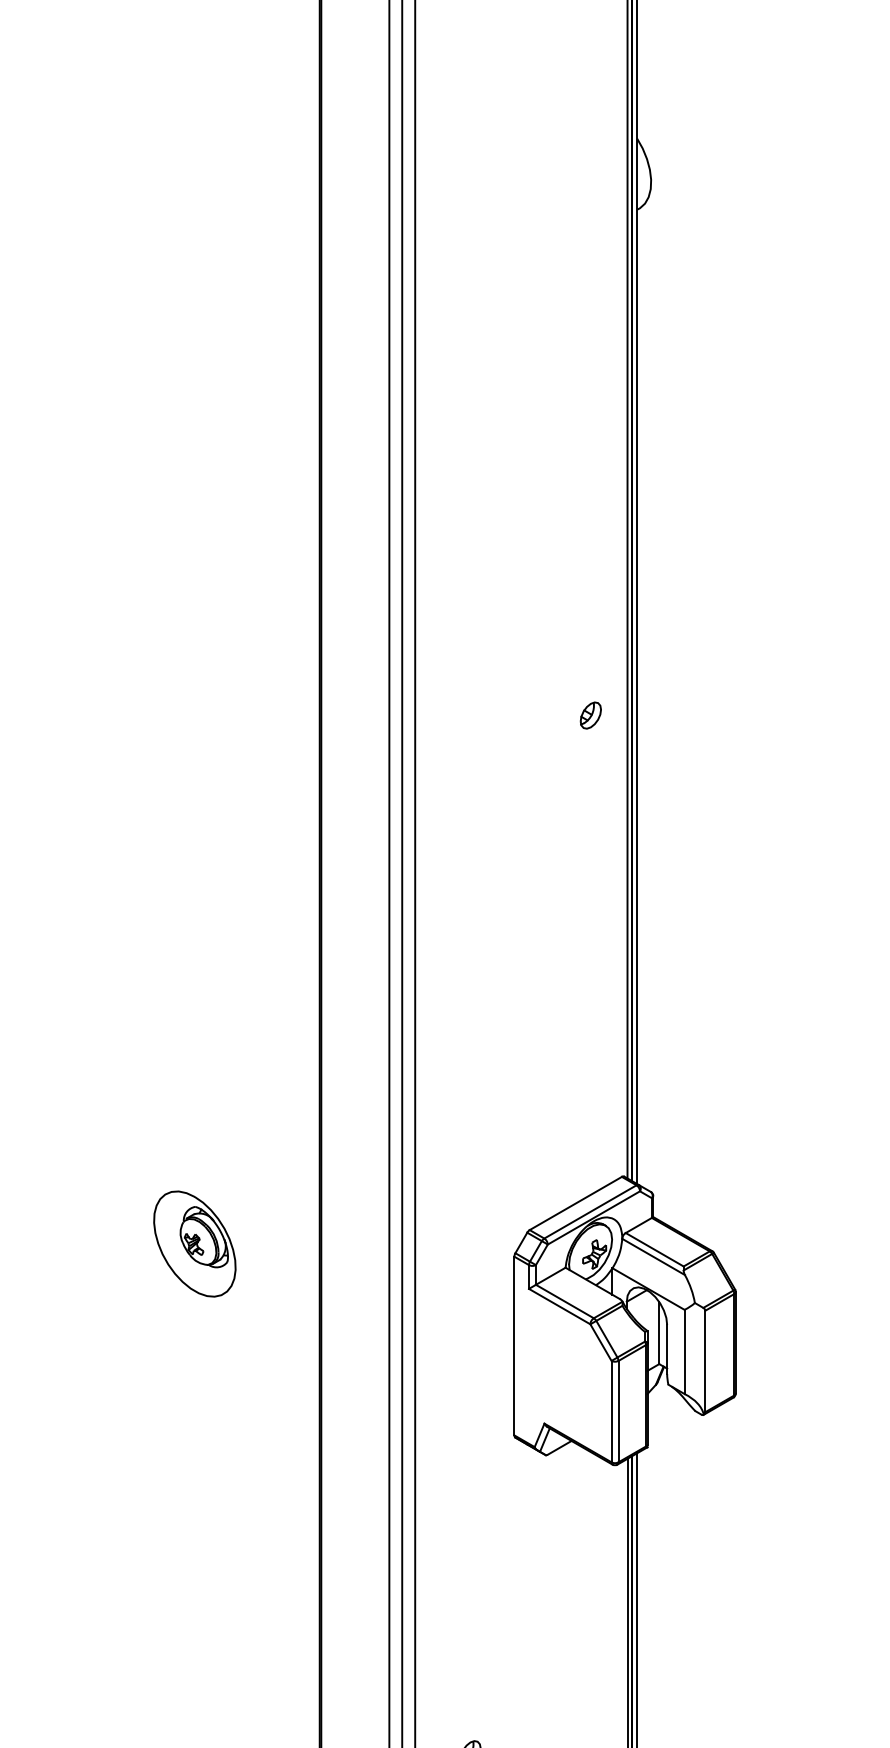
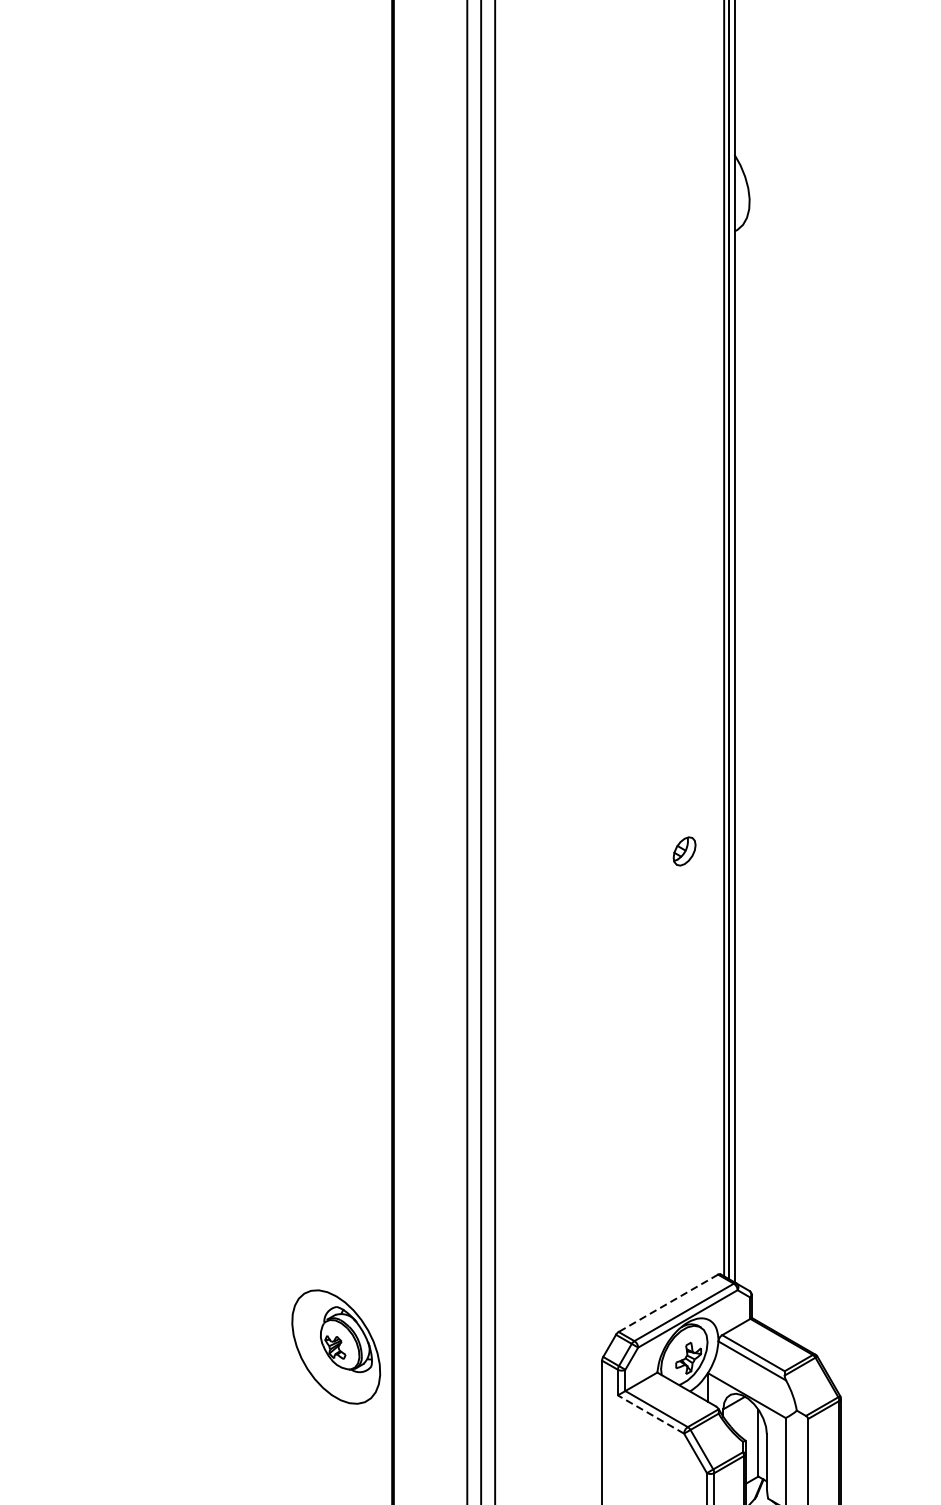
part: (590, 715) -> (684, 851), moved
line: (575, 1203) -> (668, 1303), solid -> dashed
part: (194, 1243) -> (335, 1346), moved
line: (559, 1306) -> (650, 1414), solid -> dashed

